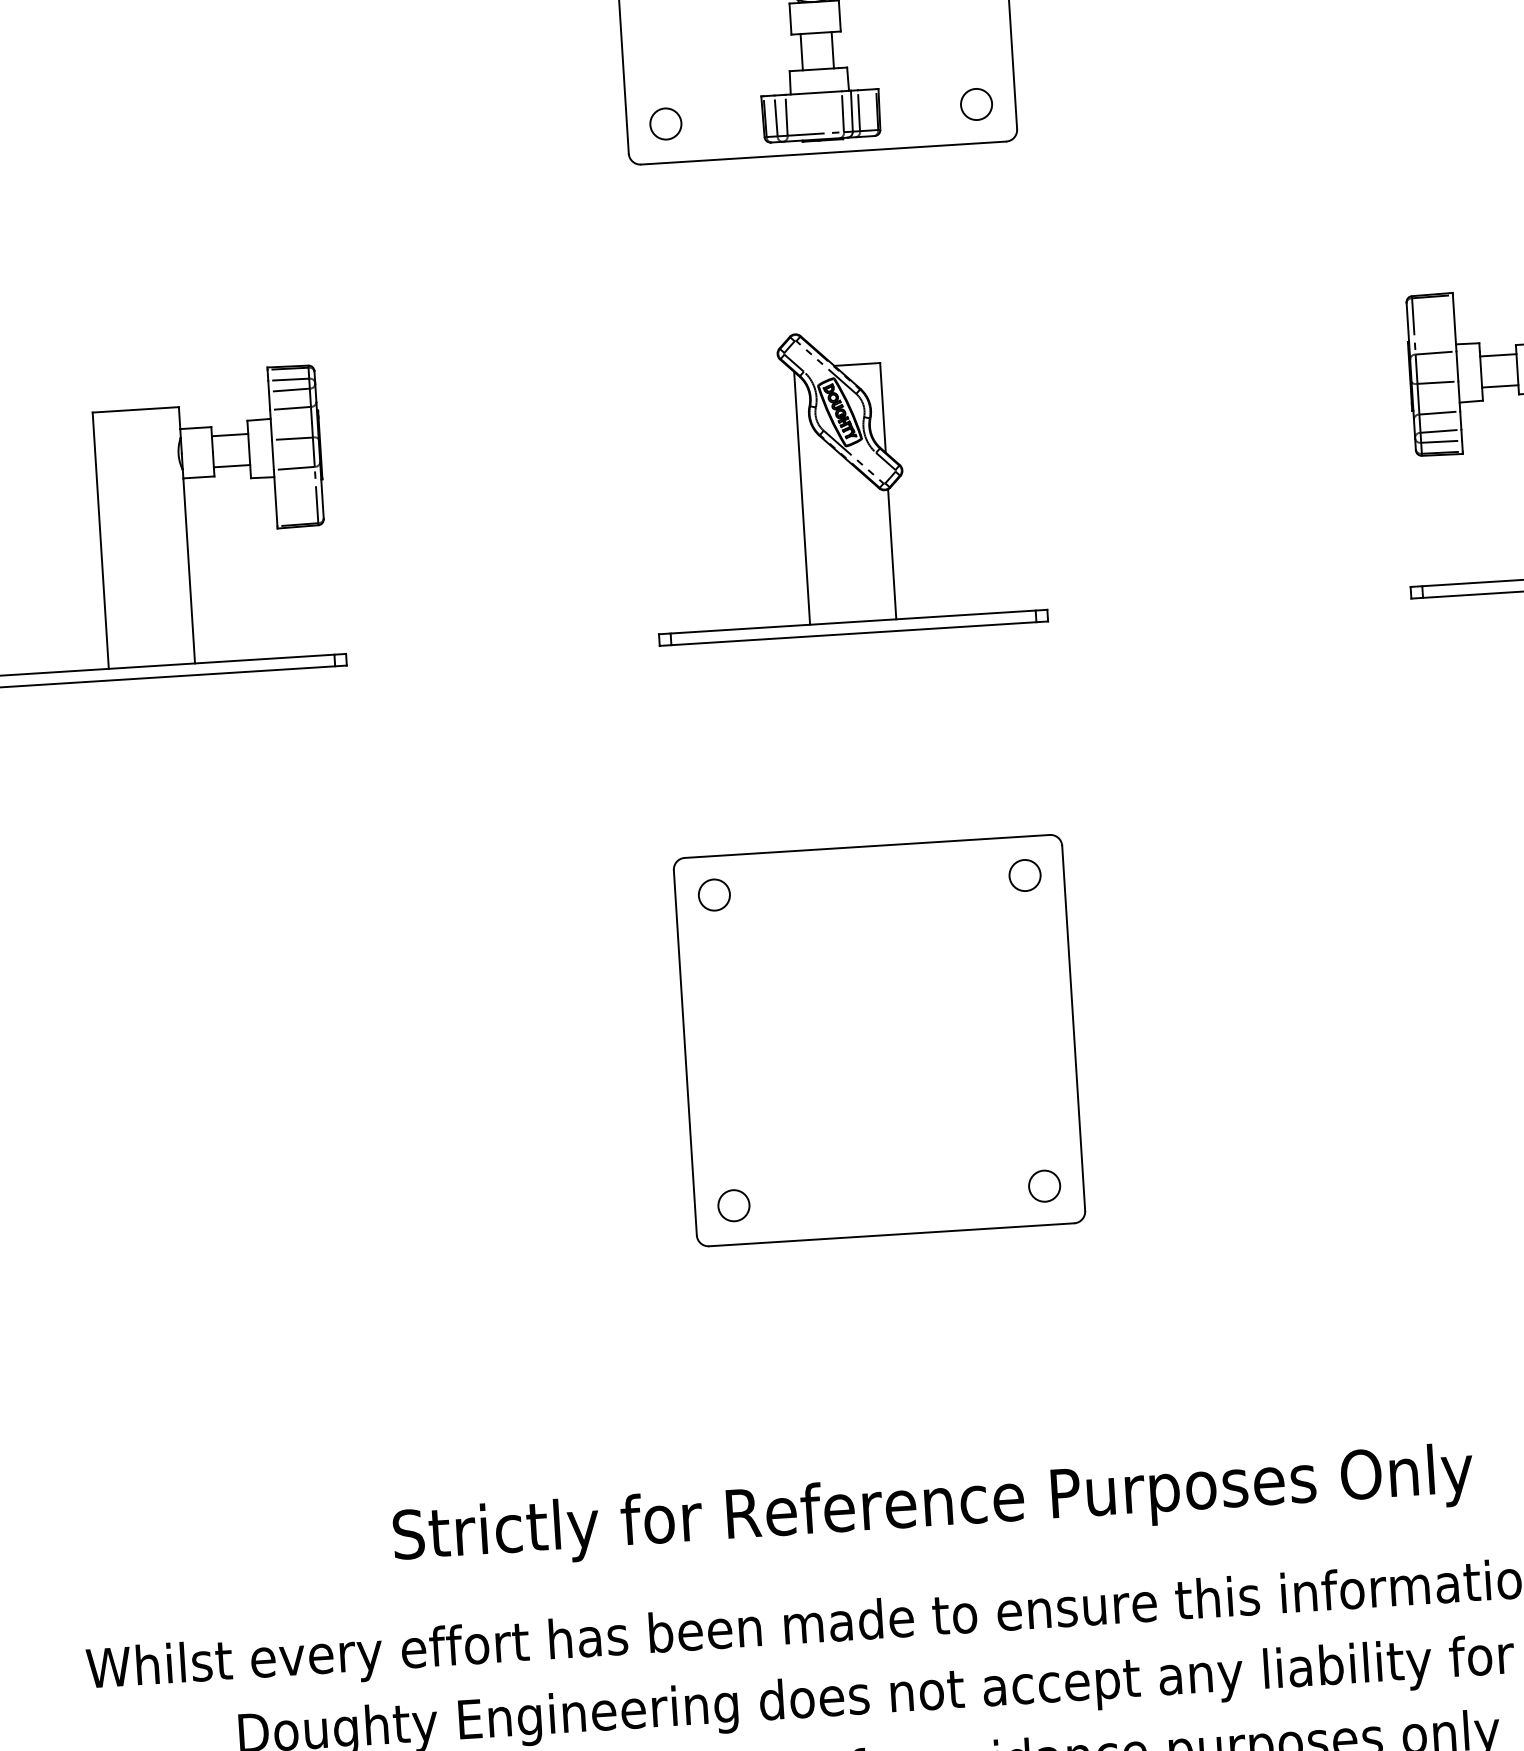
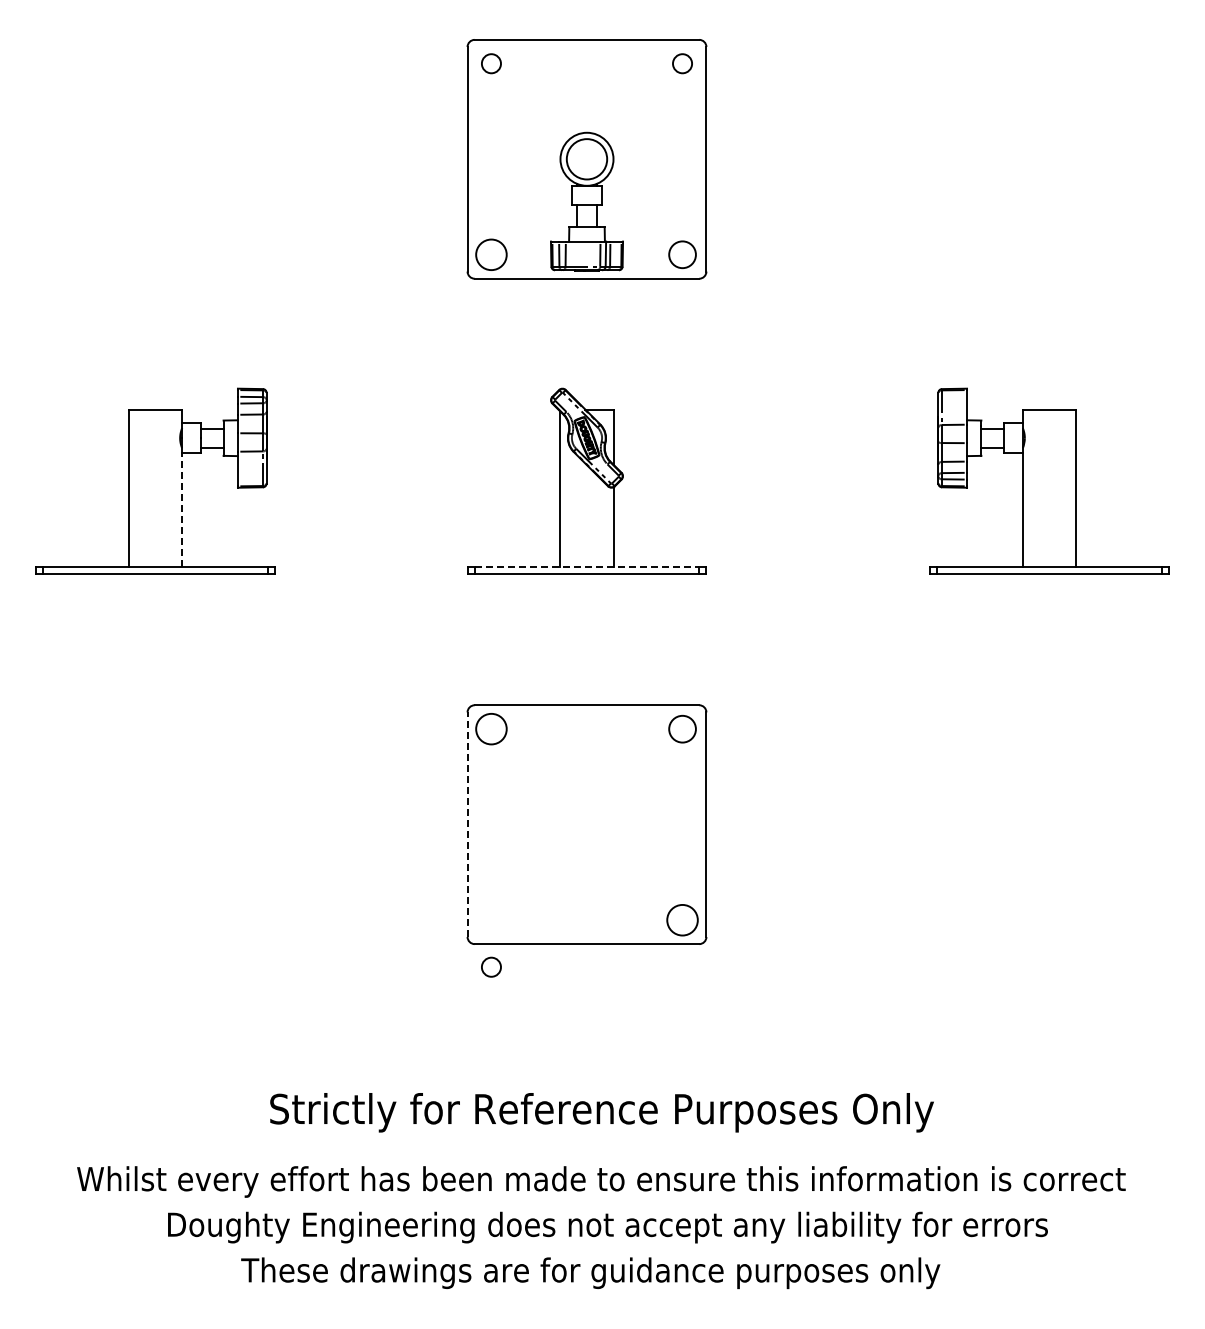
circle: (976, 103) -> (682, 254), size x1.4
circle: (665, 123) -> (491, 254), size x1.6
line: (189, 571) -> (182, 510), solid -> dashed
line: (854, 622) -> (587, 567), solid -> dashed
circle: (1024, 874) -> (682, 728), size x1.4
circle: (714, 894) -> (491, 728), size x1.6
line: (685, 1052) -> (467, 824), solid -> dashed
circle: (1044, 1184) -> (682, 919), size x1.6
circle: (733, 1204) -> (491, 966), moved

